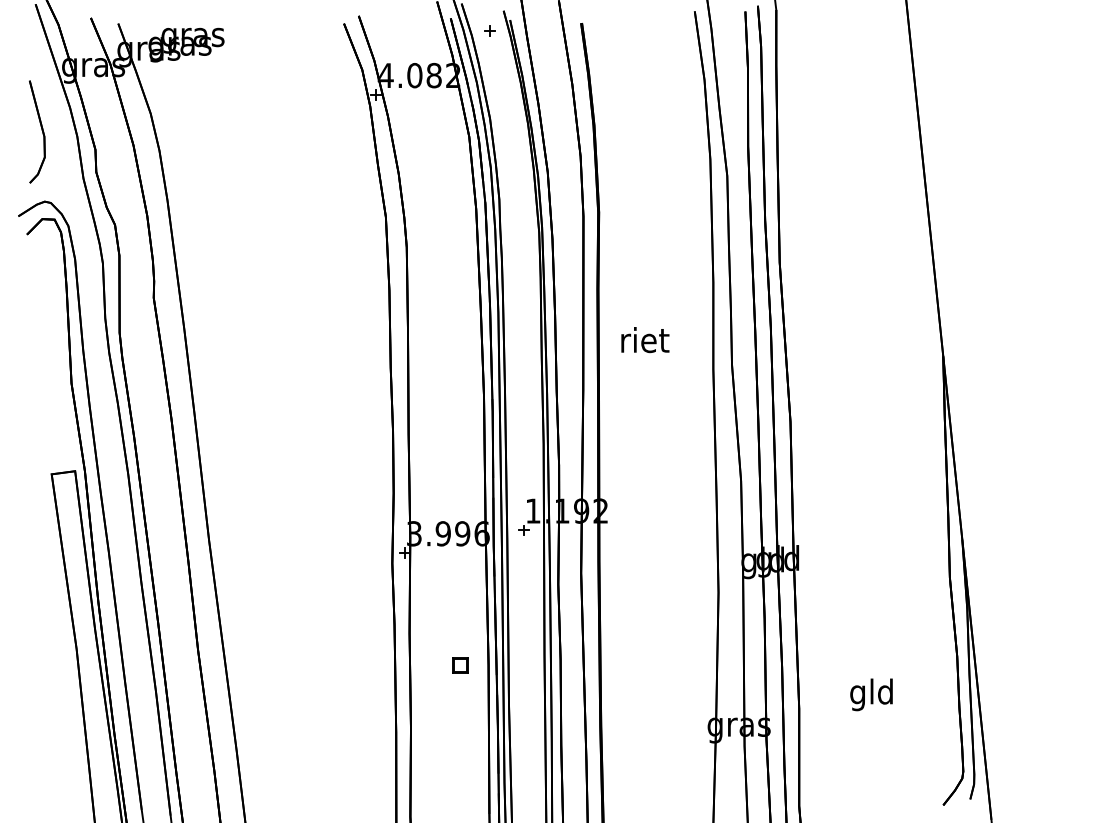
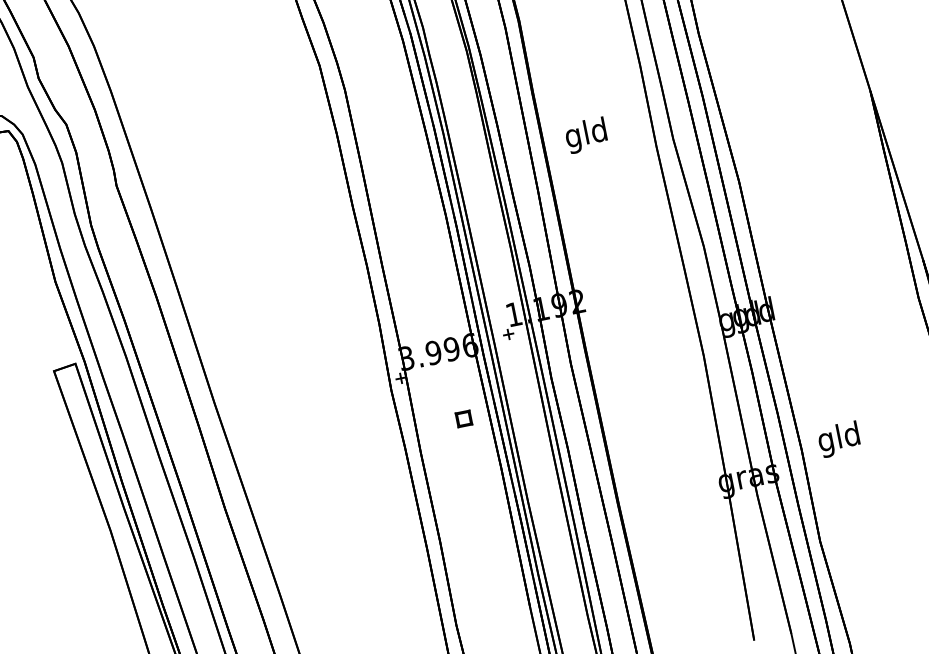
text: (645, 343) -> (587, 135), riet -> gld
part: (460, 665) -> (463, 418), moved
text: (871, 694) -> (839, 439), moved

